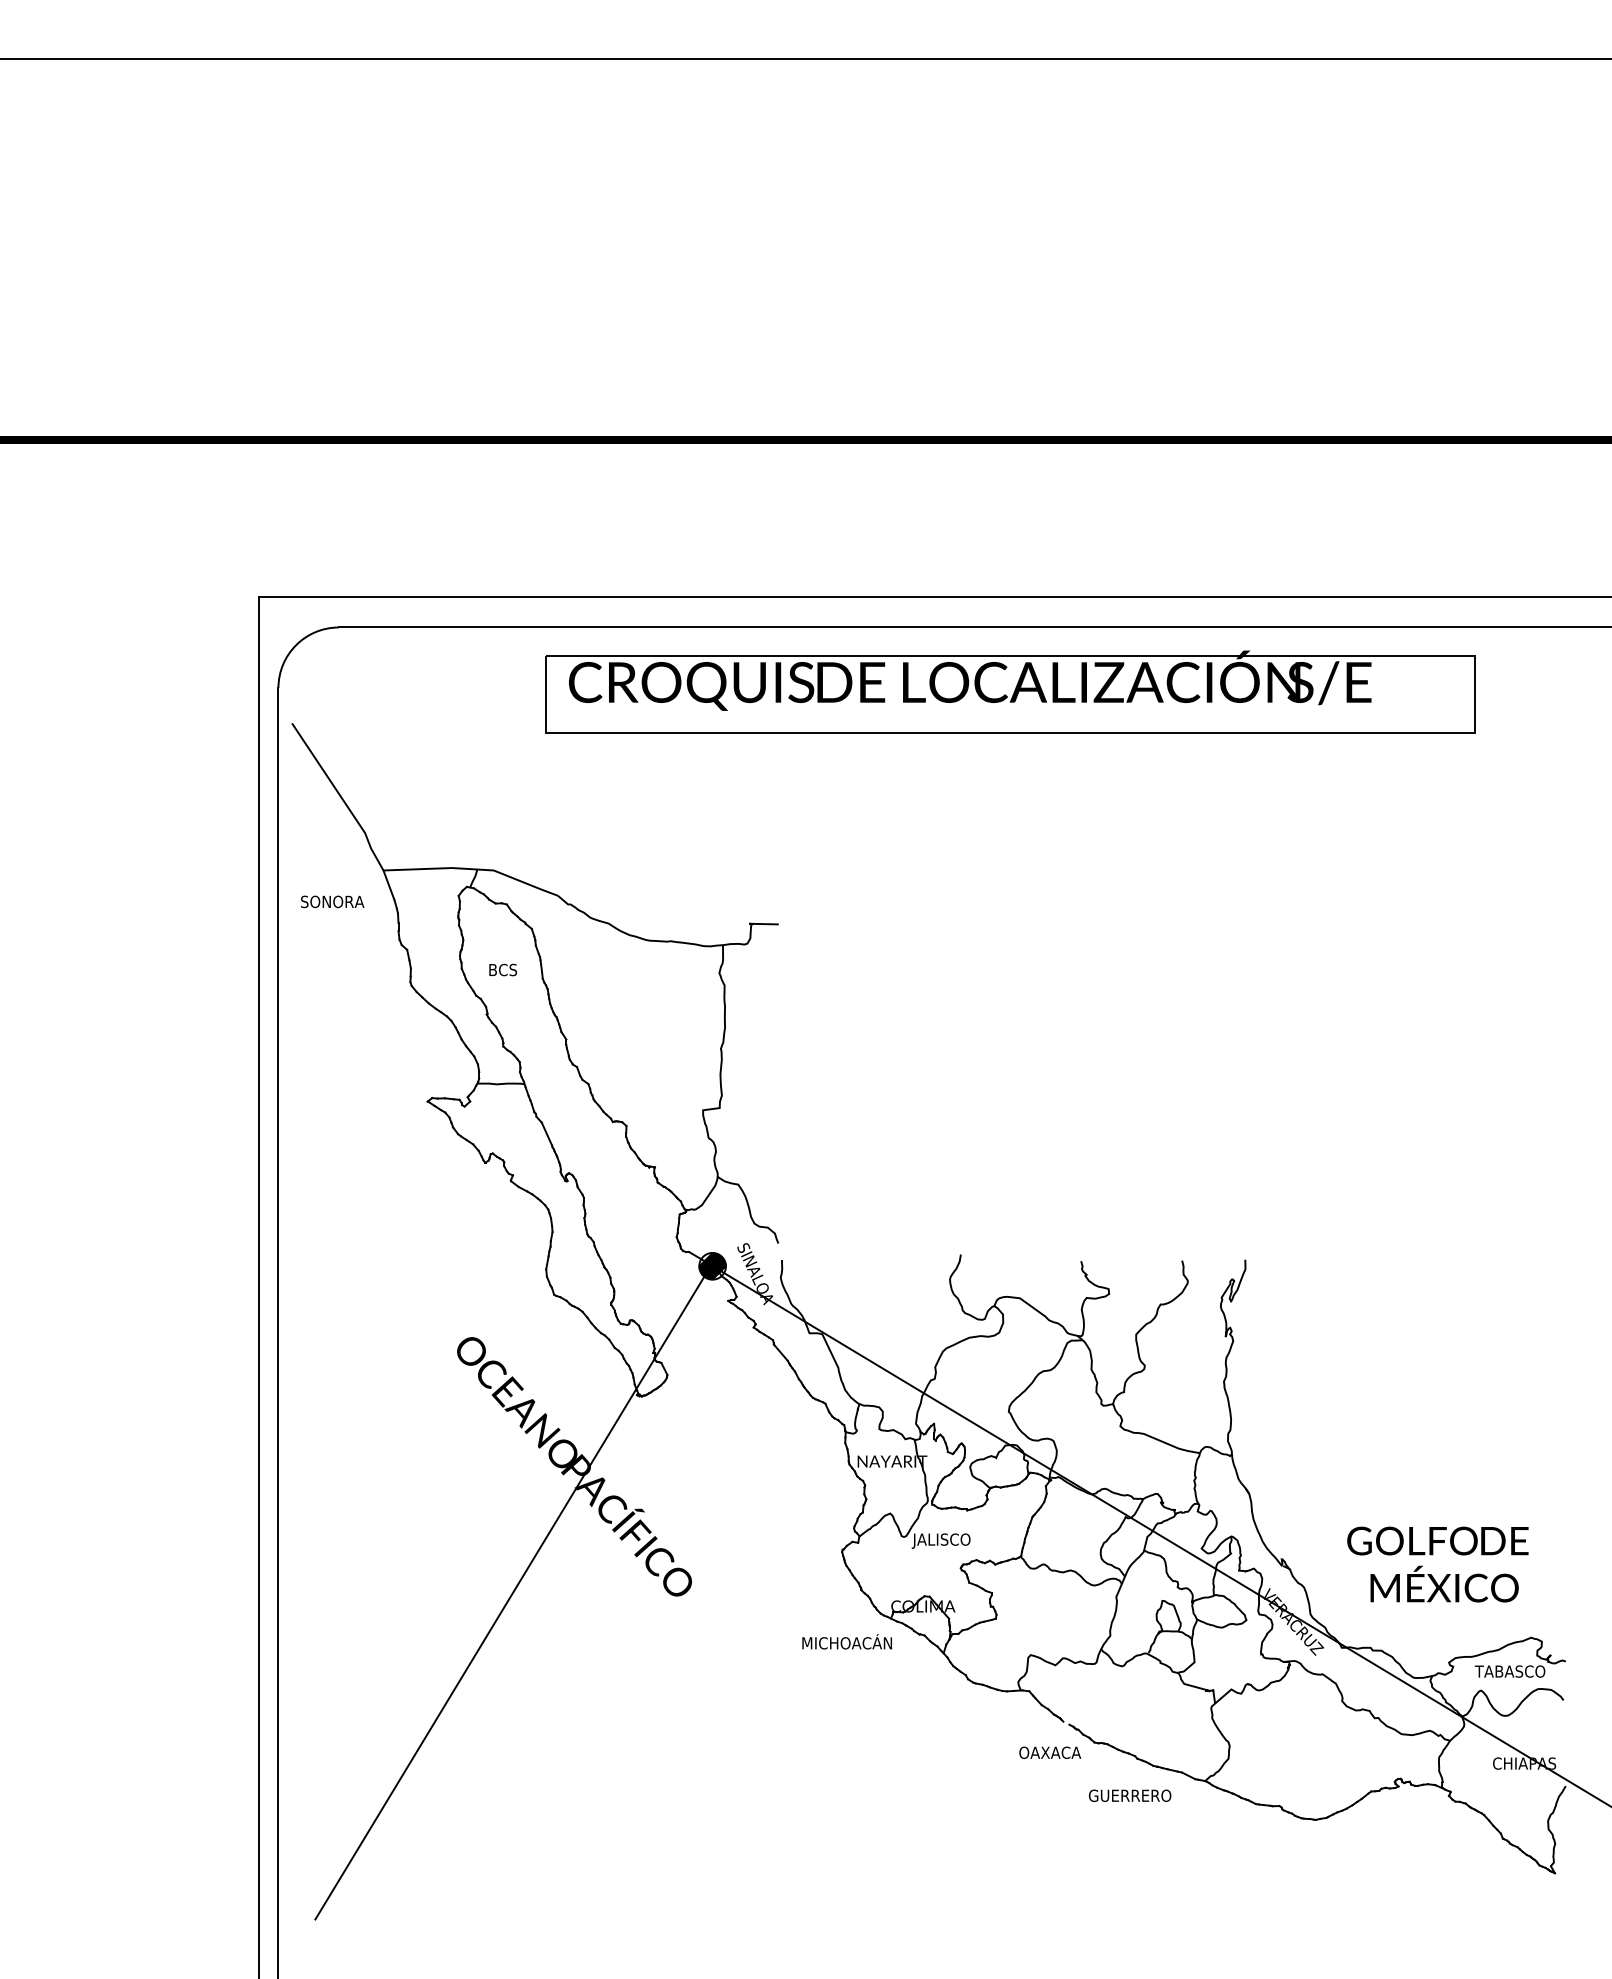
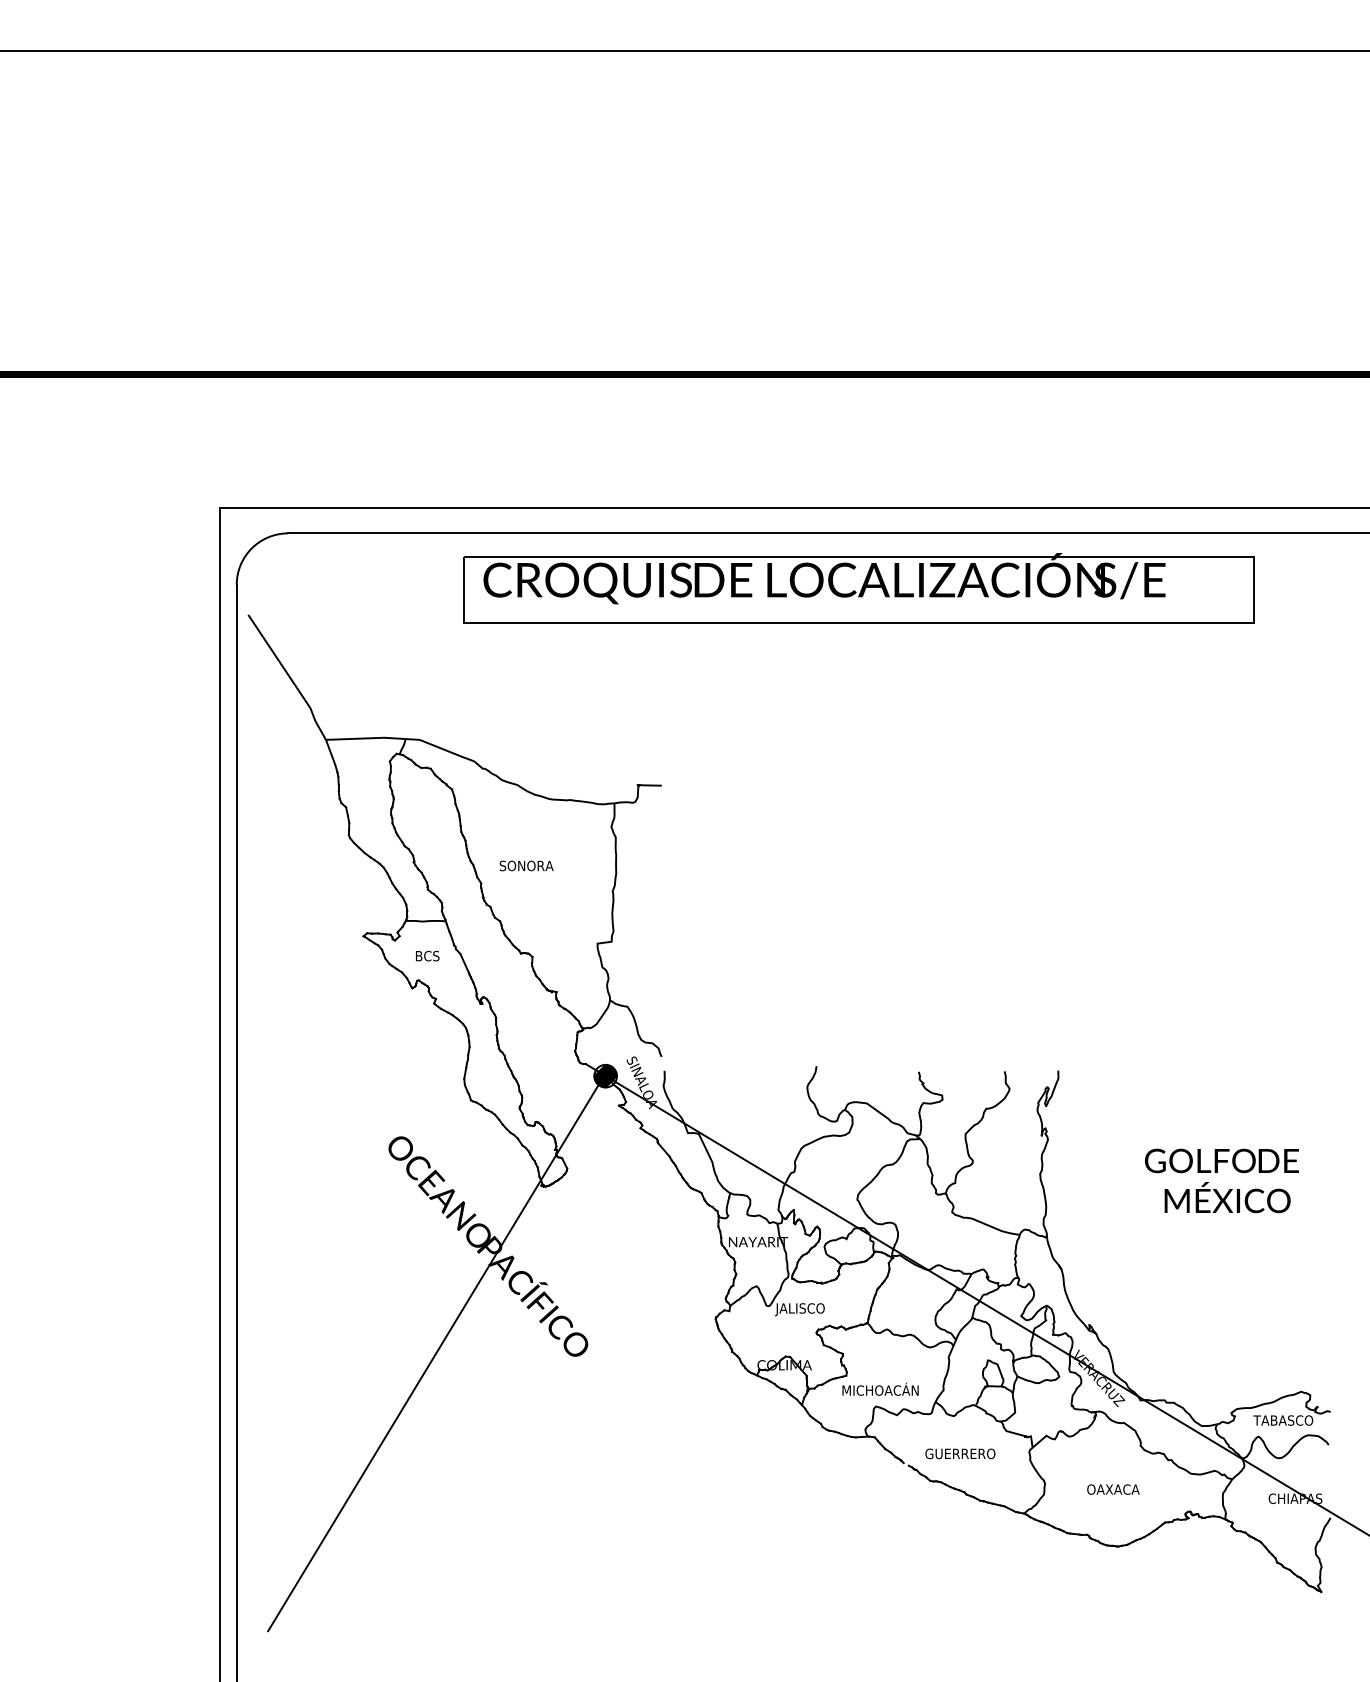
text: (332, 901) -> (526, 865), moved
text: (503, 969) -> (427, 955), moved
text: (1437, 1564) -> (1221, 1180), moved
text: (846, 1641) -> (880, 1389), moved
text: (1050, 1752) -> (1113, 1489), moved
text: (1130, 1795) -> (960, 1453), moved

